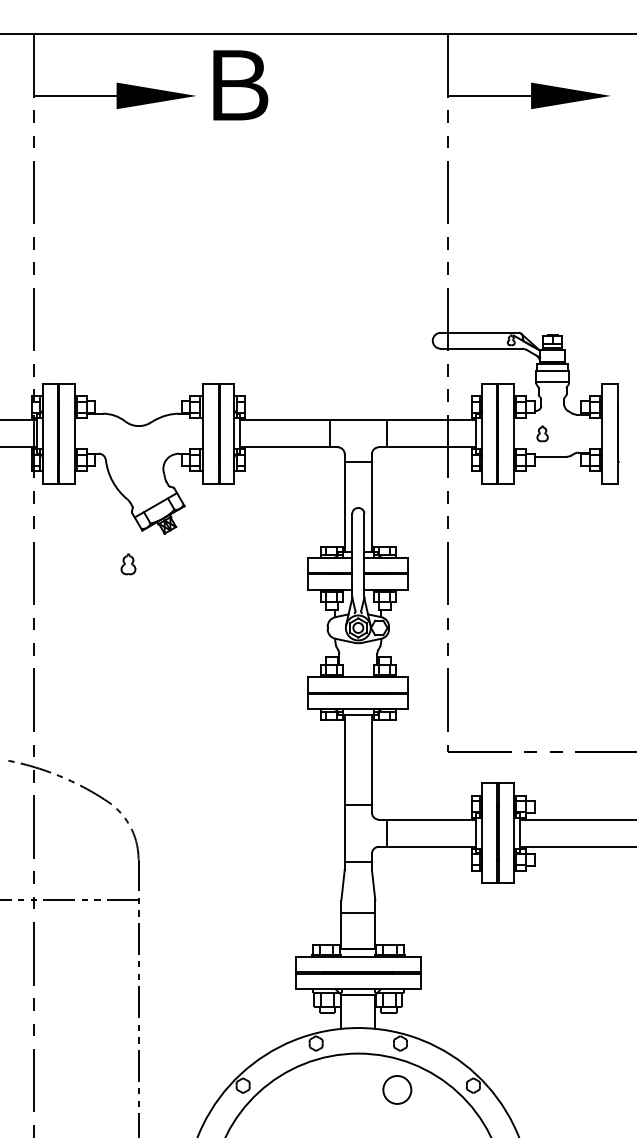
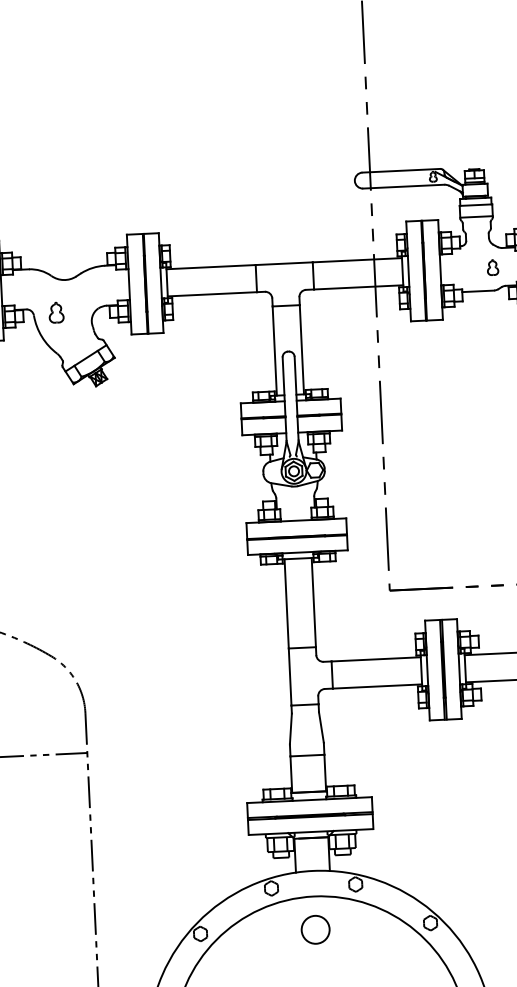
part: (542, 433) -> (492, 267), moved
part: (128, 564) -> (56, 312), moved
circle: (397, 1089) -> (315, 929), moved

